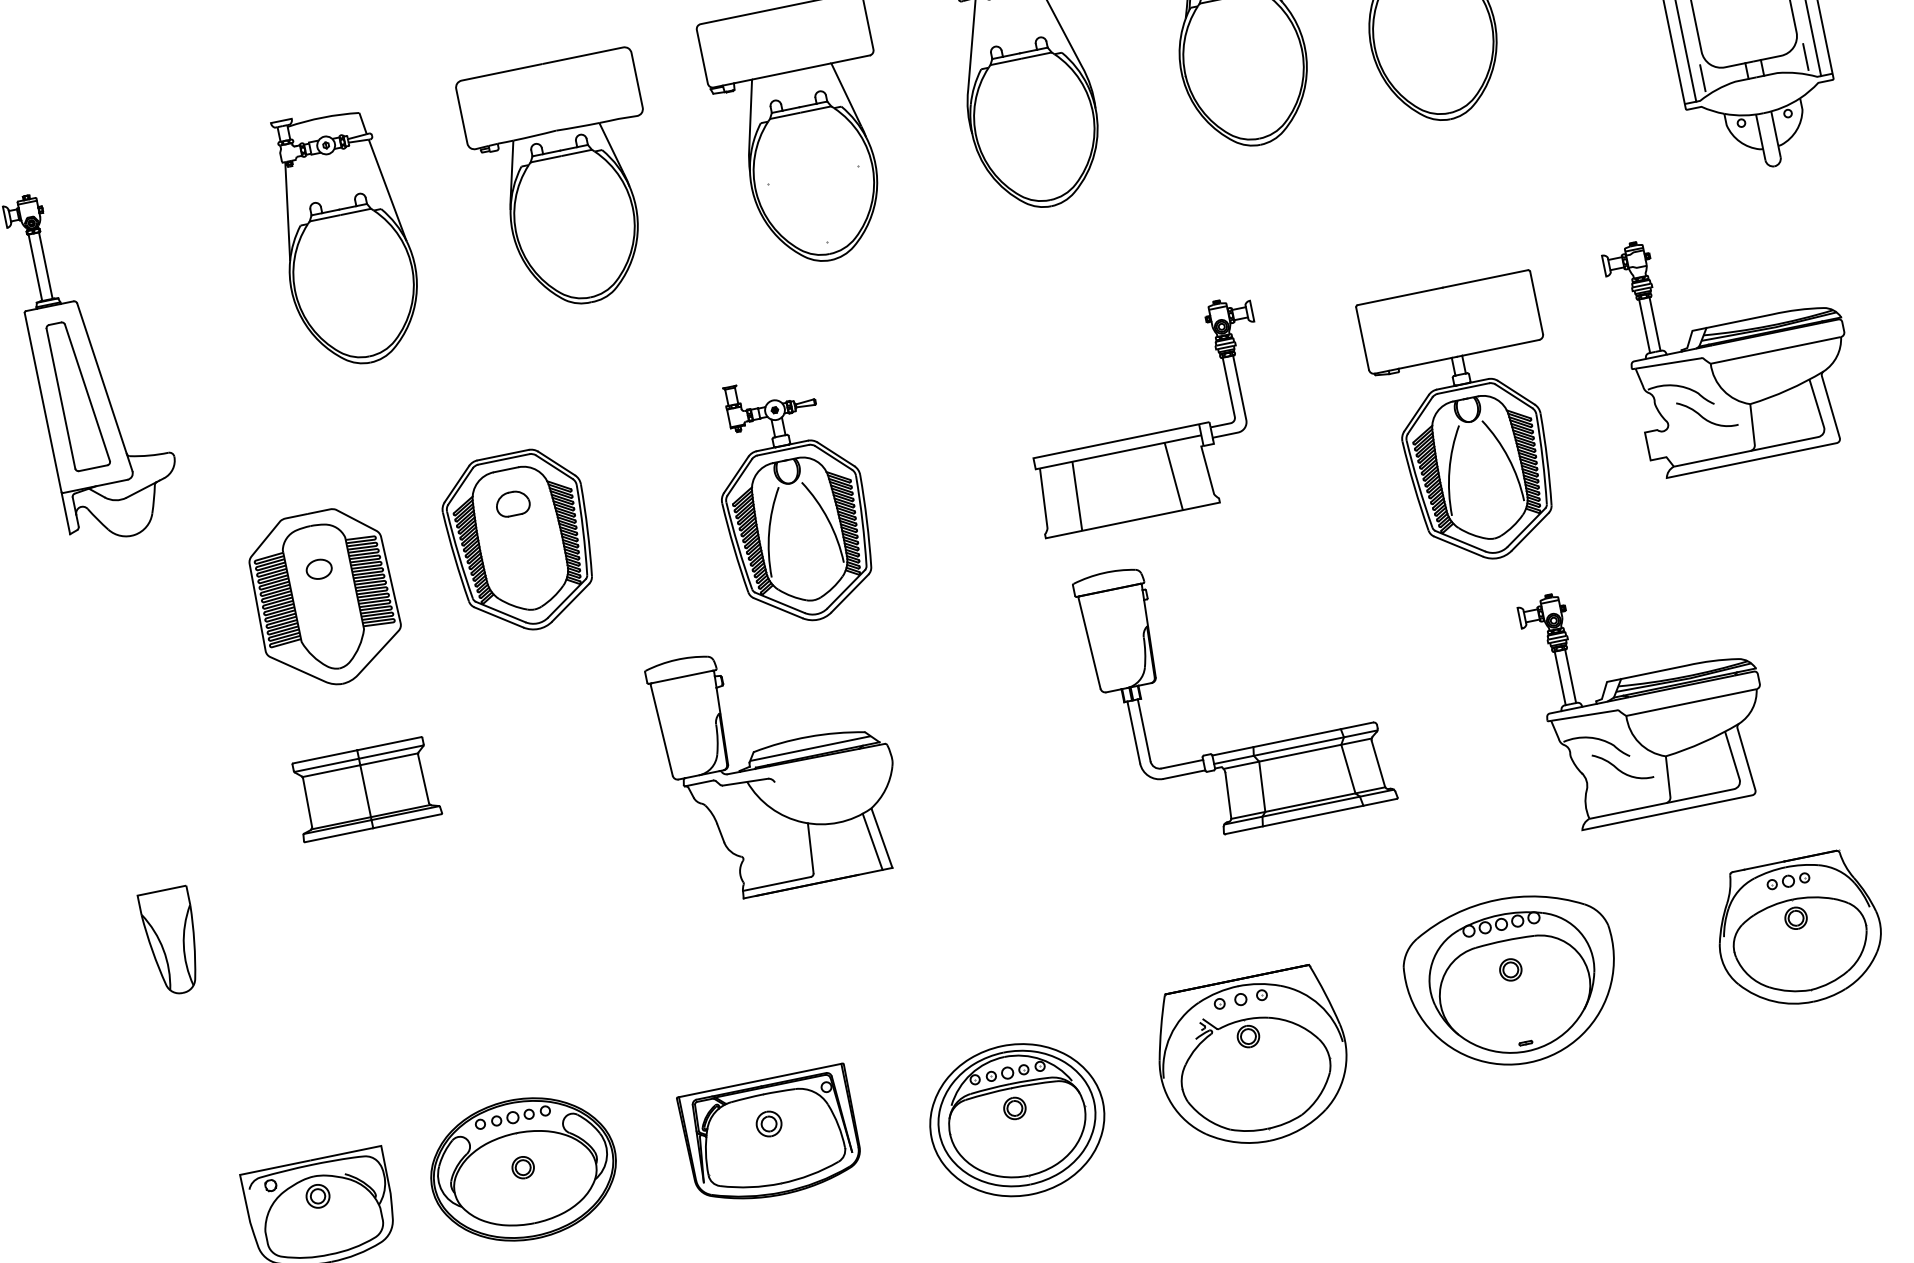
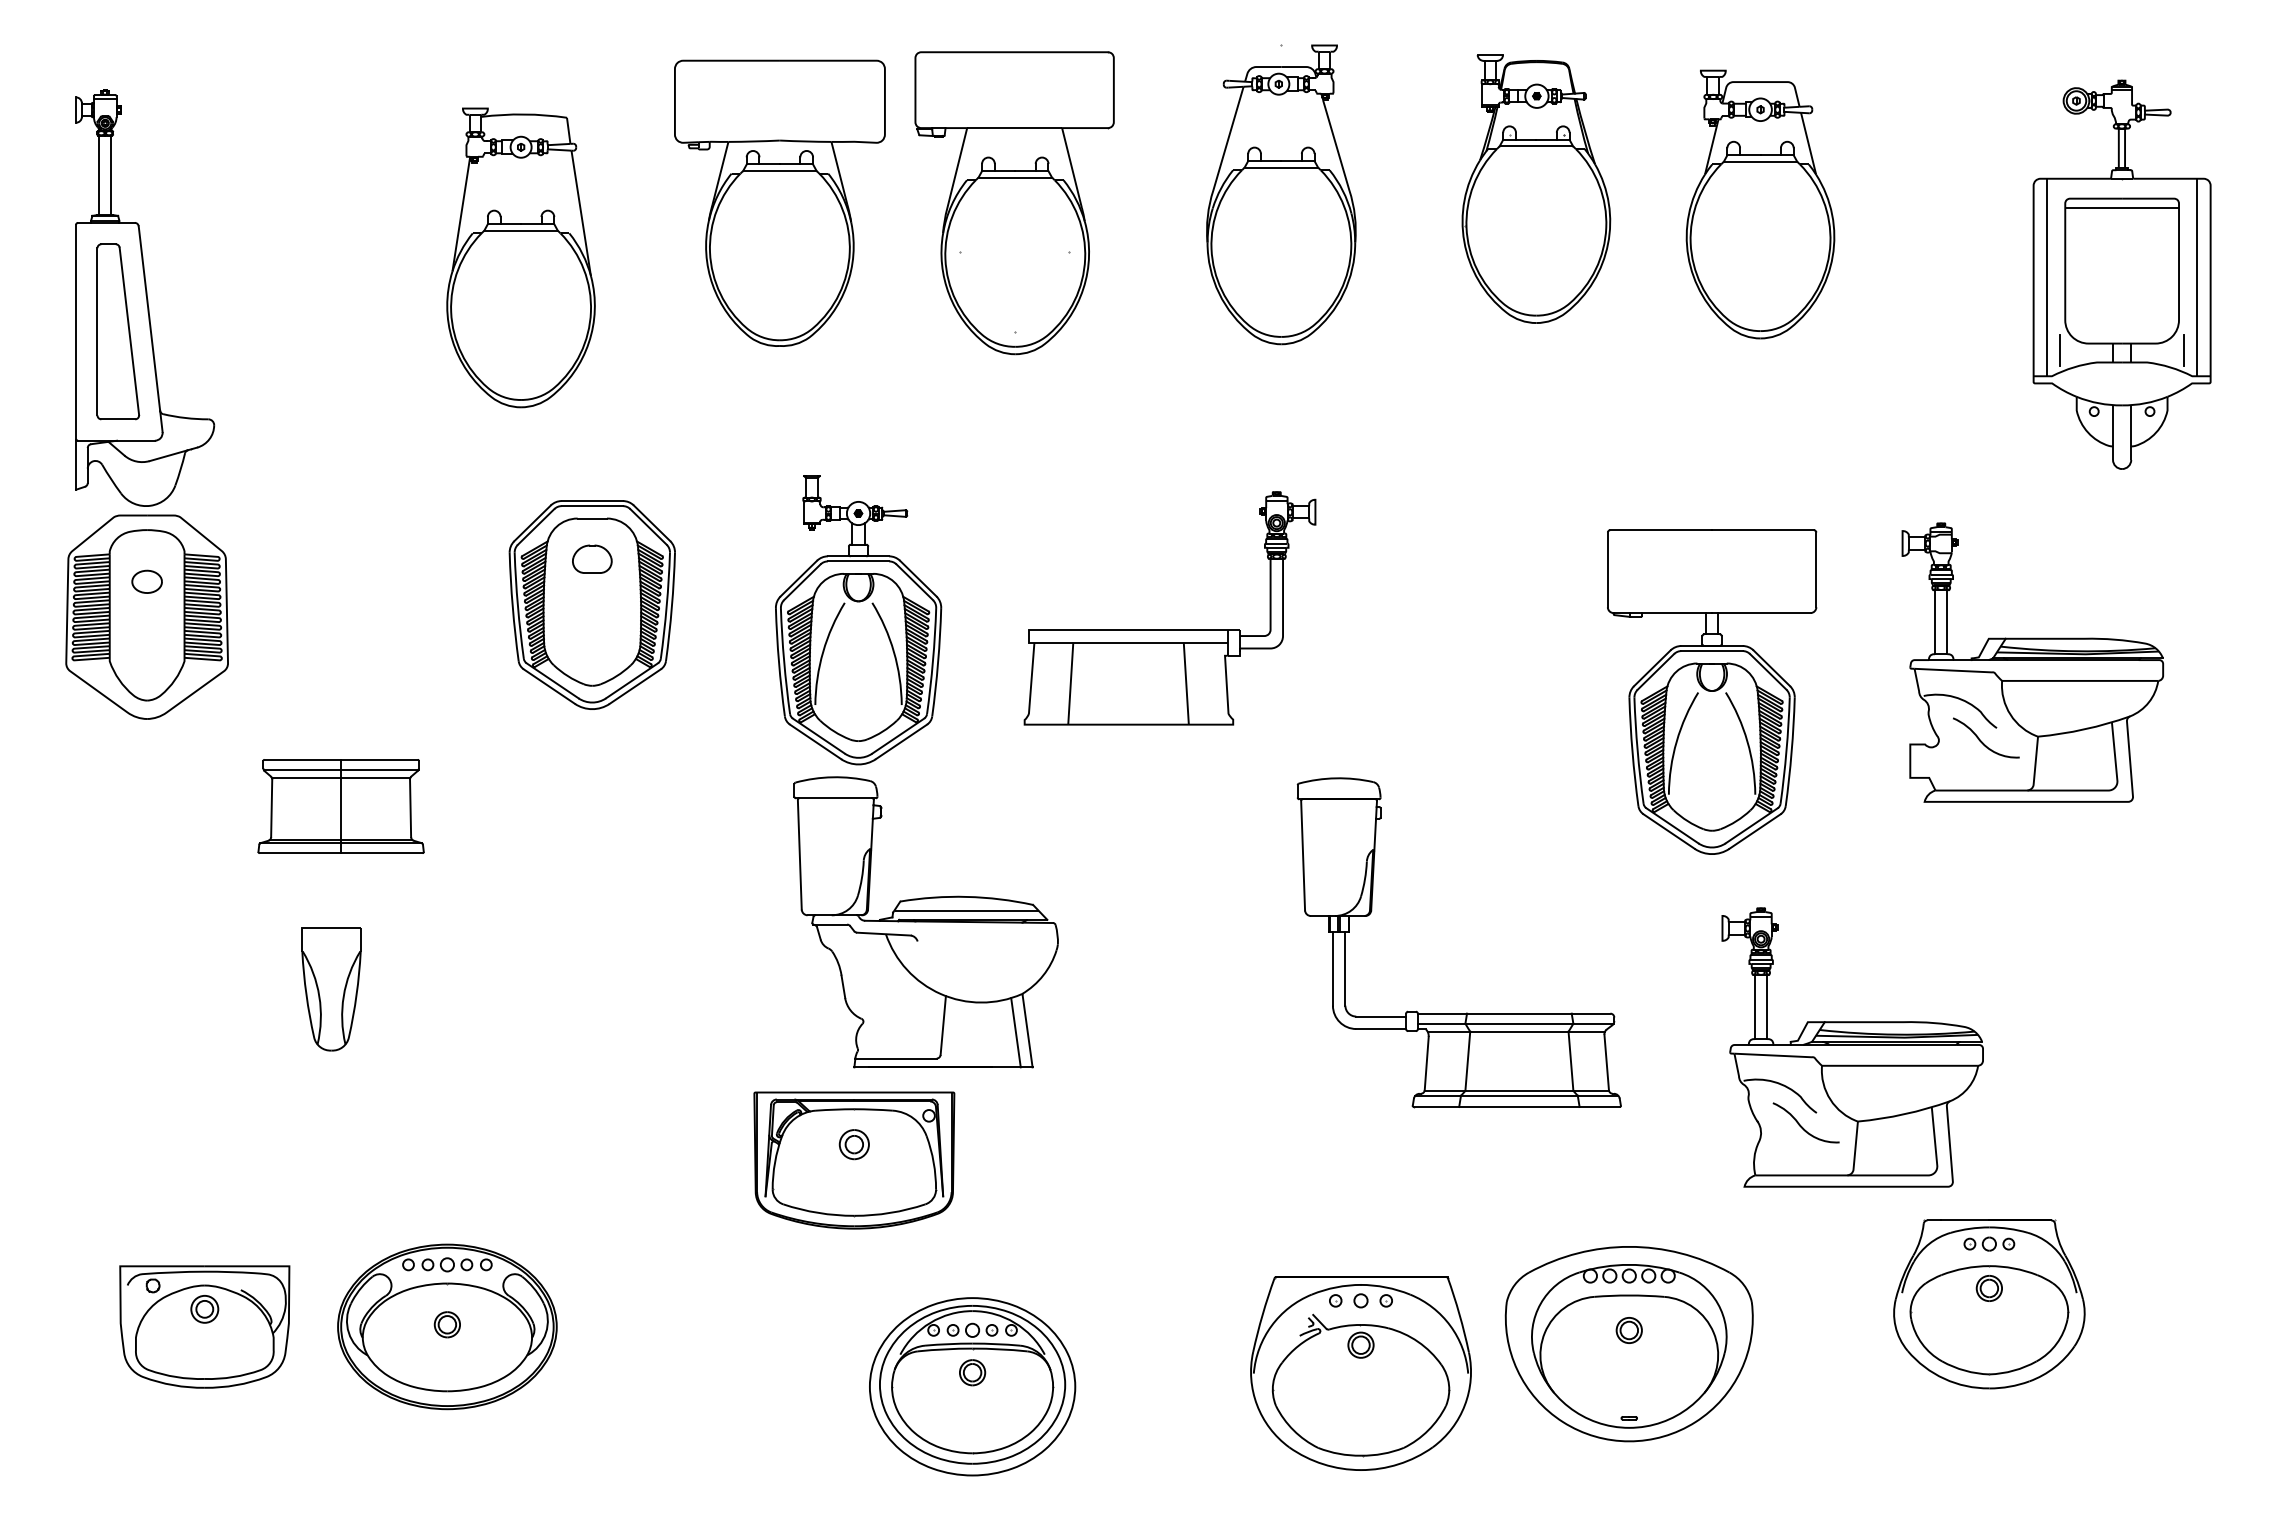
part: (566, 182) -> (779, 202), moved
part: (344, 237) -> (520, 257), moved
part: (1150, 434) -> (1169, 629), moved
part: (793, 499) -> (858, 620), moved
part: (324, 598) -> (146, 616), moved
part: (1252, 746) -> (1466, 1012), moved
part: (778, 765) -> (925, 922), moved
part: (364, 789) -> (340, 806), moved
part: (1798, 931) -> (1989, 1304), moved
part: (172, 941) -> (331, 989), moved
part: (1252, 1060) -> (1360, 1373), moved
part: (1017, 1119) -> (972, 1386), moved
part: (771, 1137) -> (854, 1160), moved

